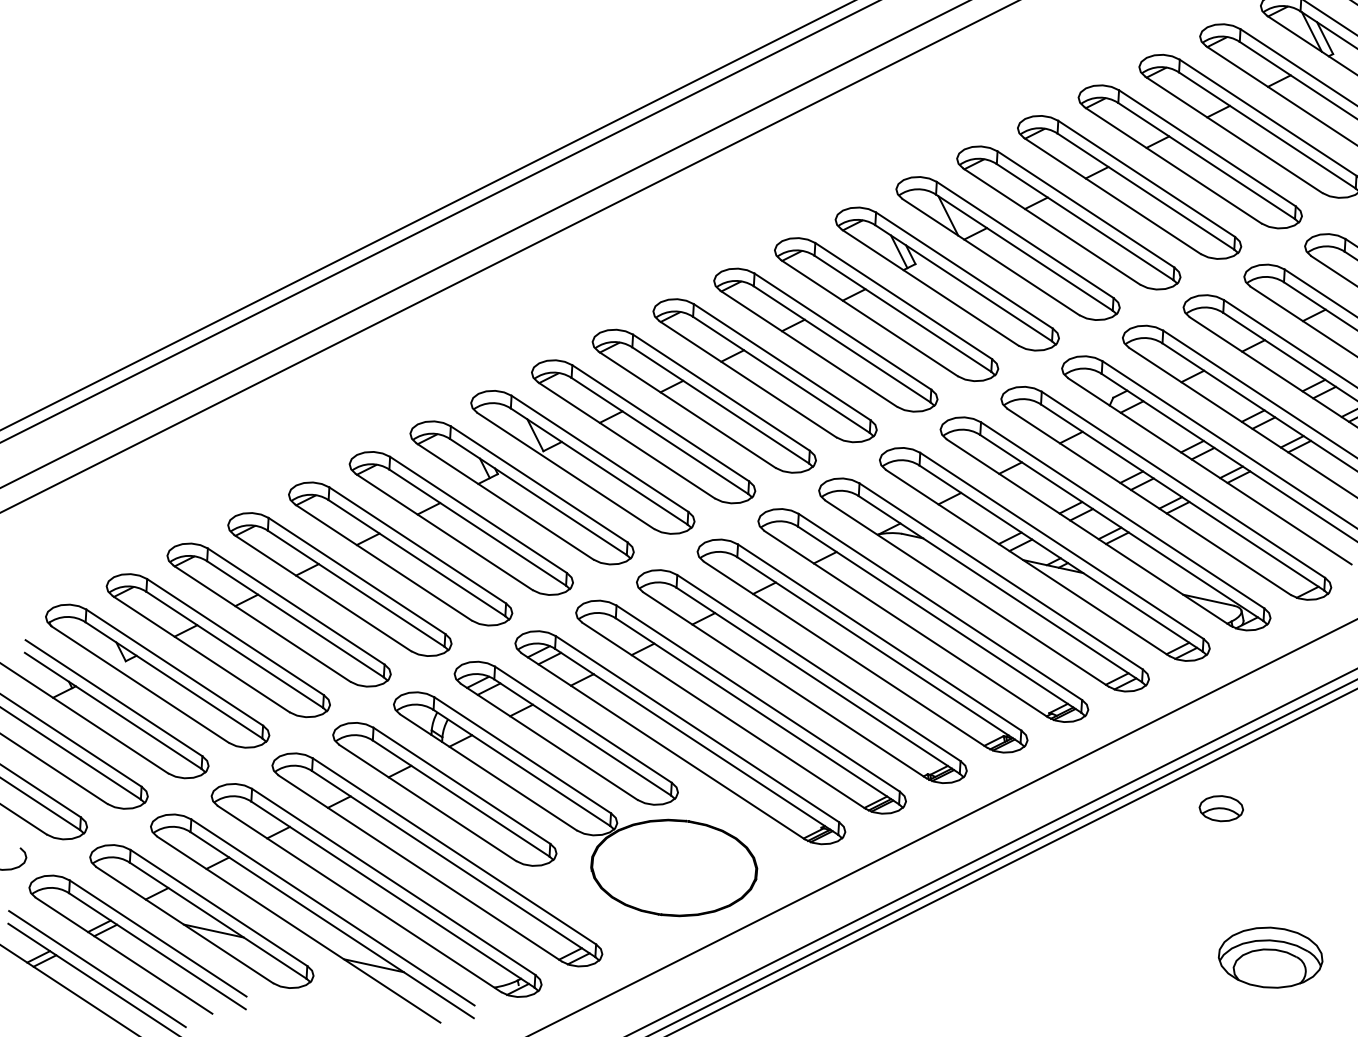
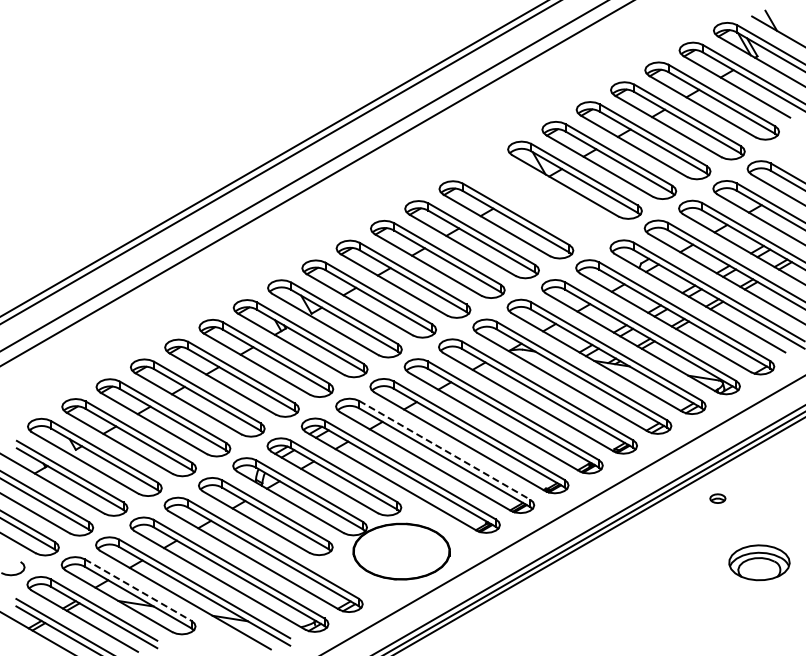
part: (947, 278) -> (540, 199), removed
line: (757, 698) -> (444, 450), solid -> dashed
part: (1220, 808) -> (717, 498), size x0.6
line: (219, 908) -> (138, 590), solid -> dashed
part: (1270, 957) -> (759, 562), moved

